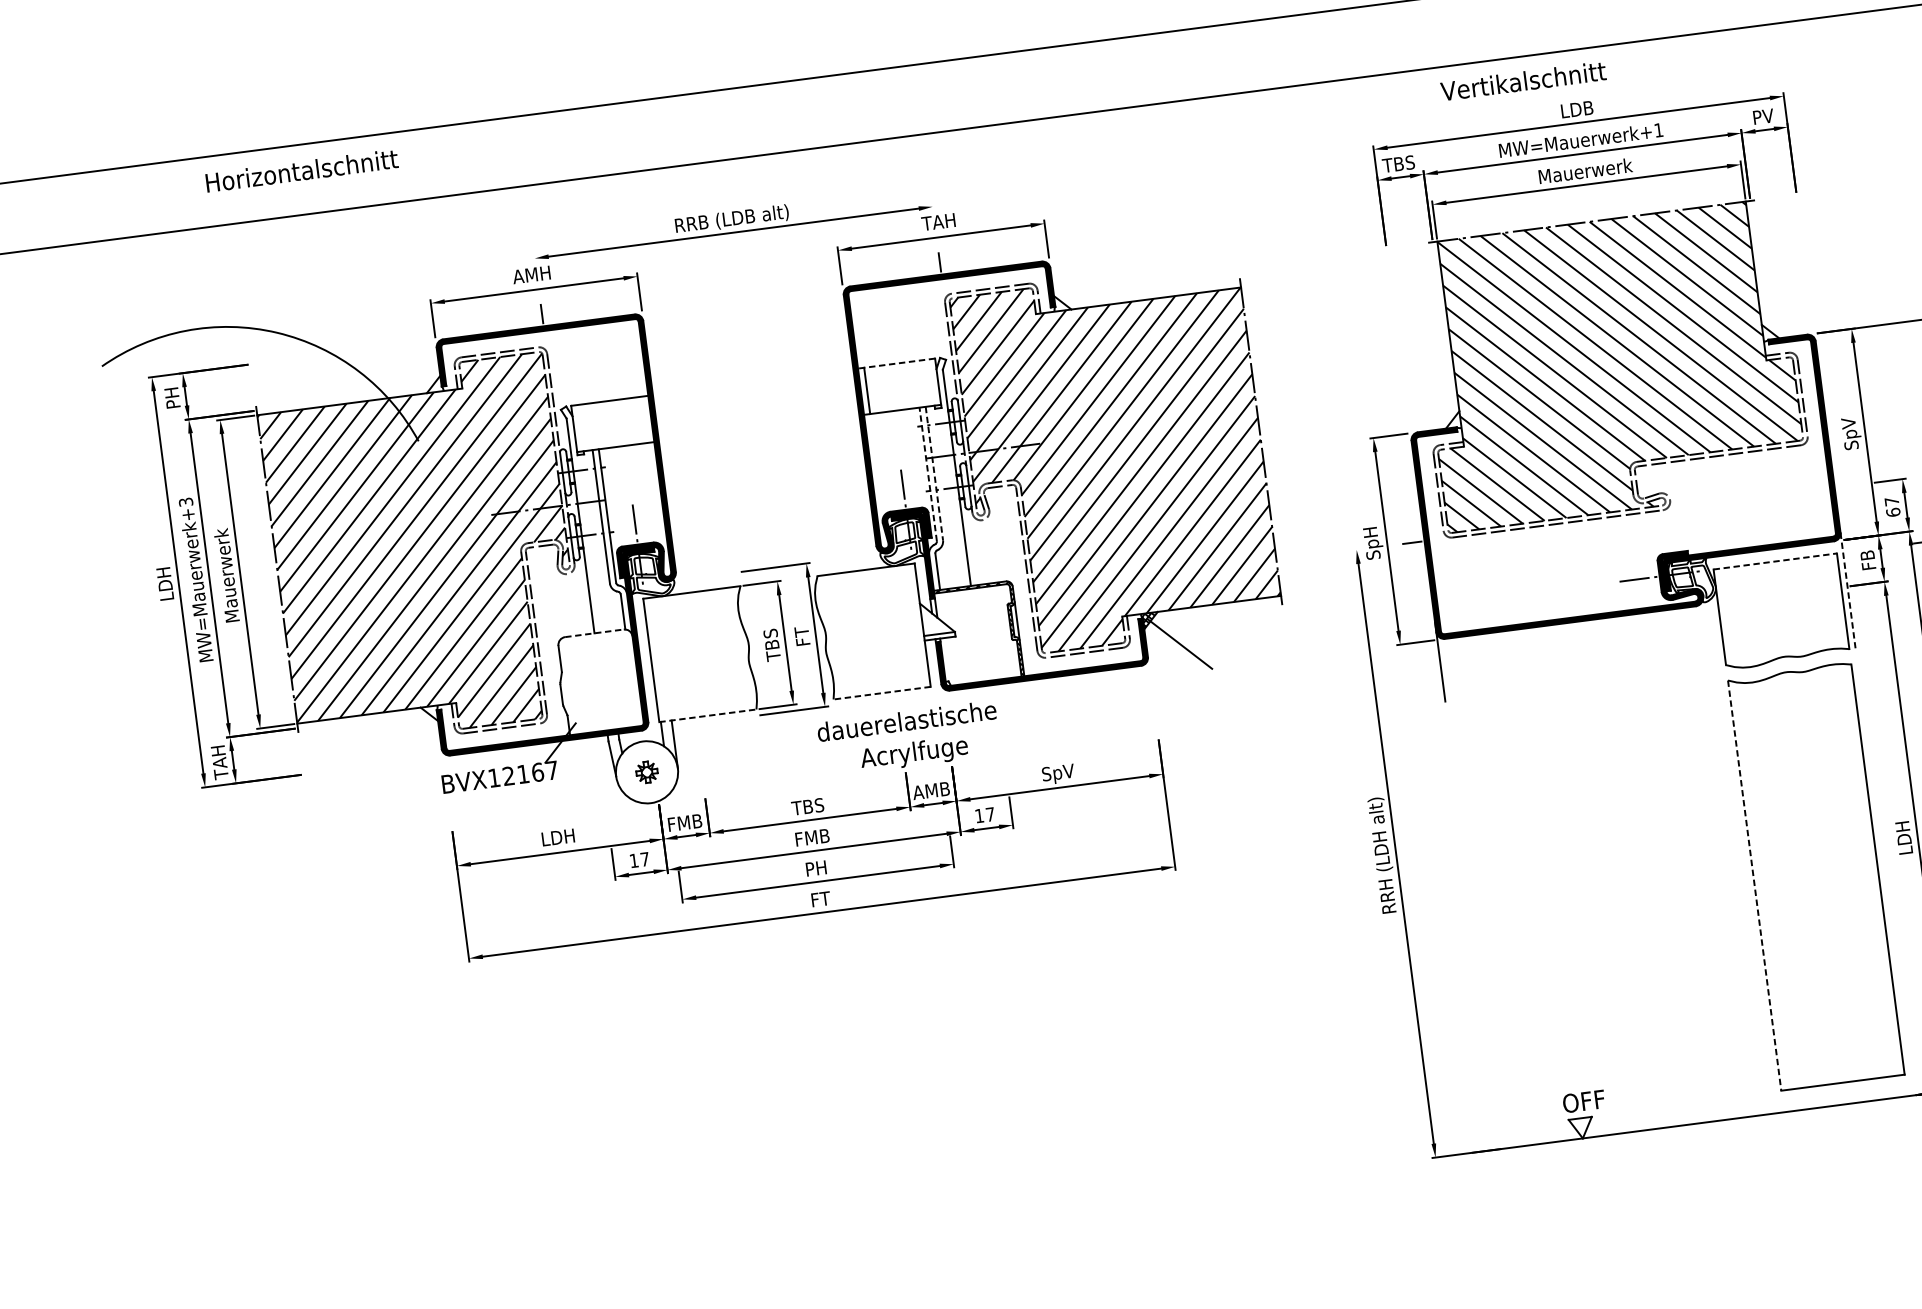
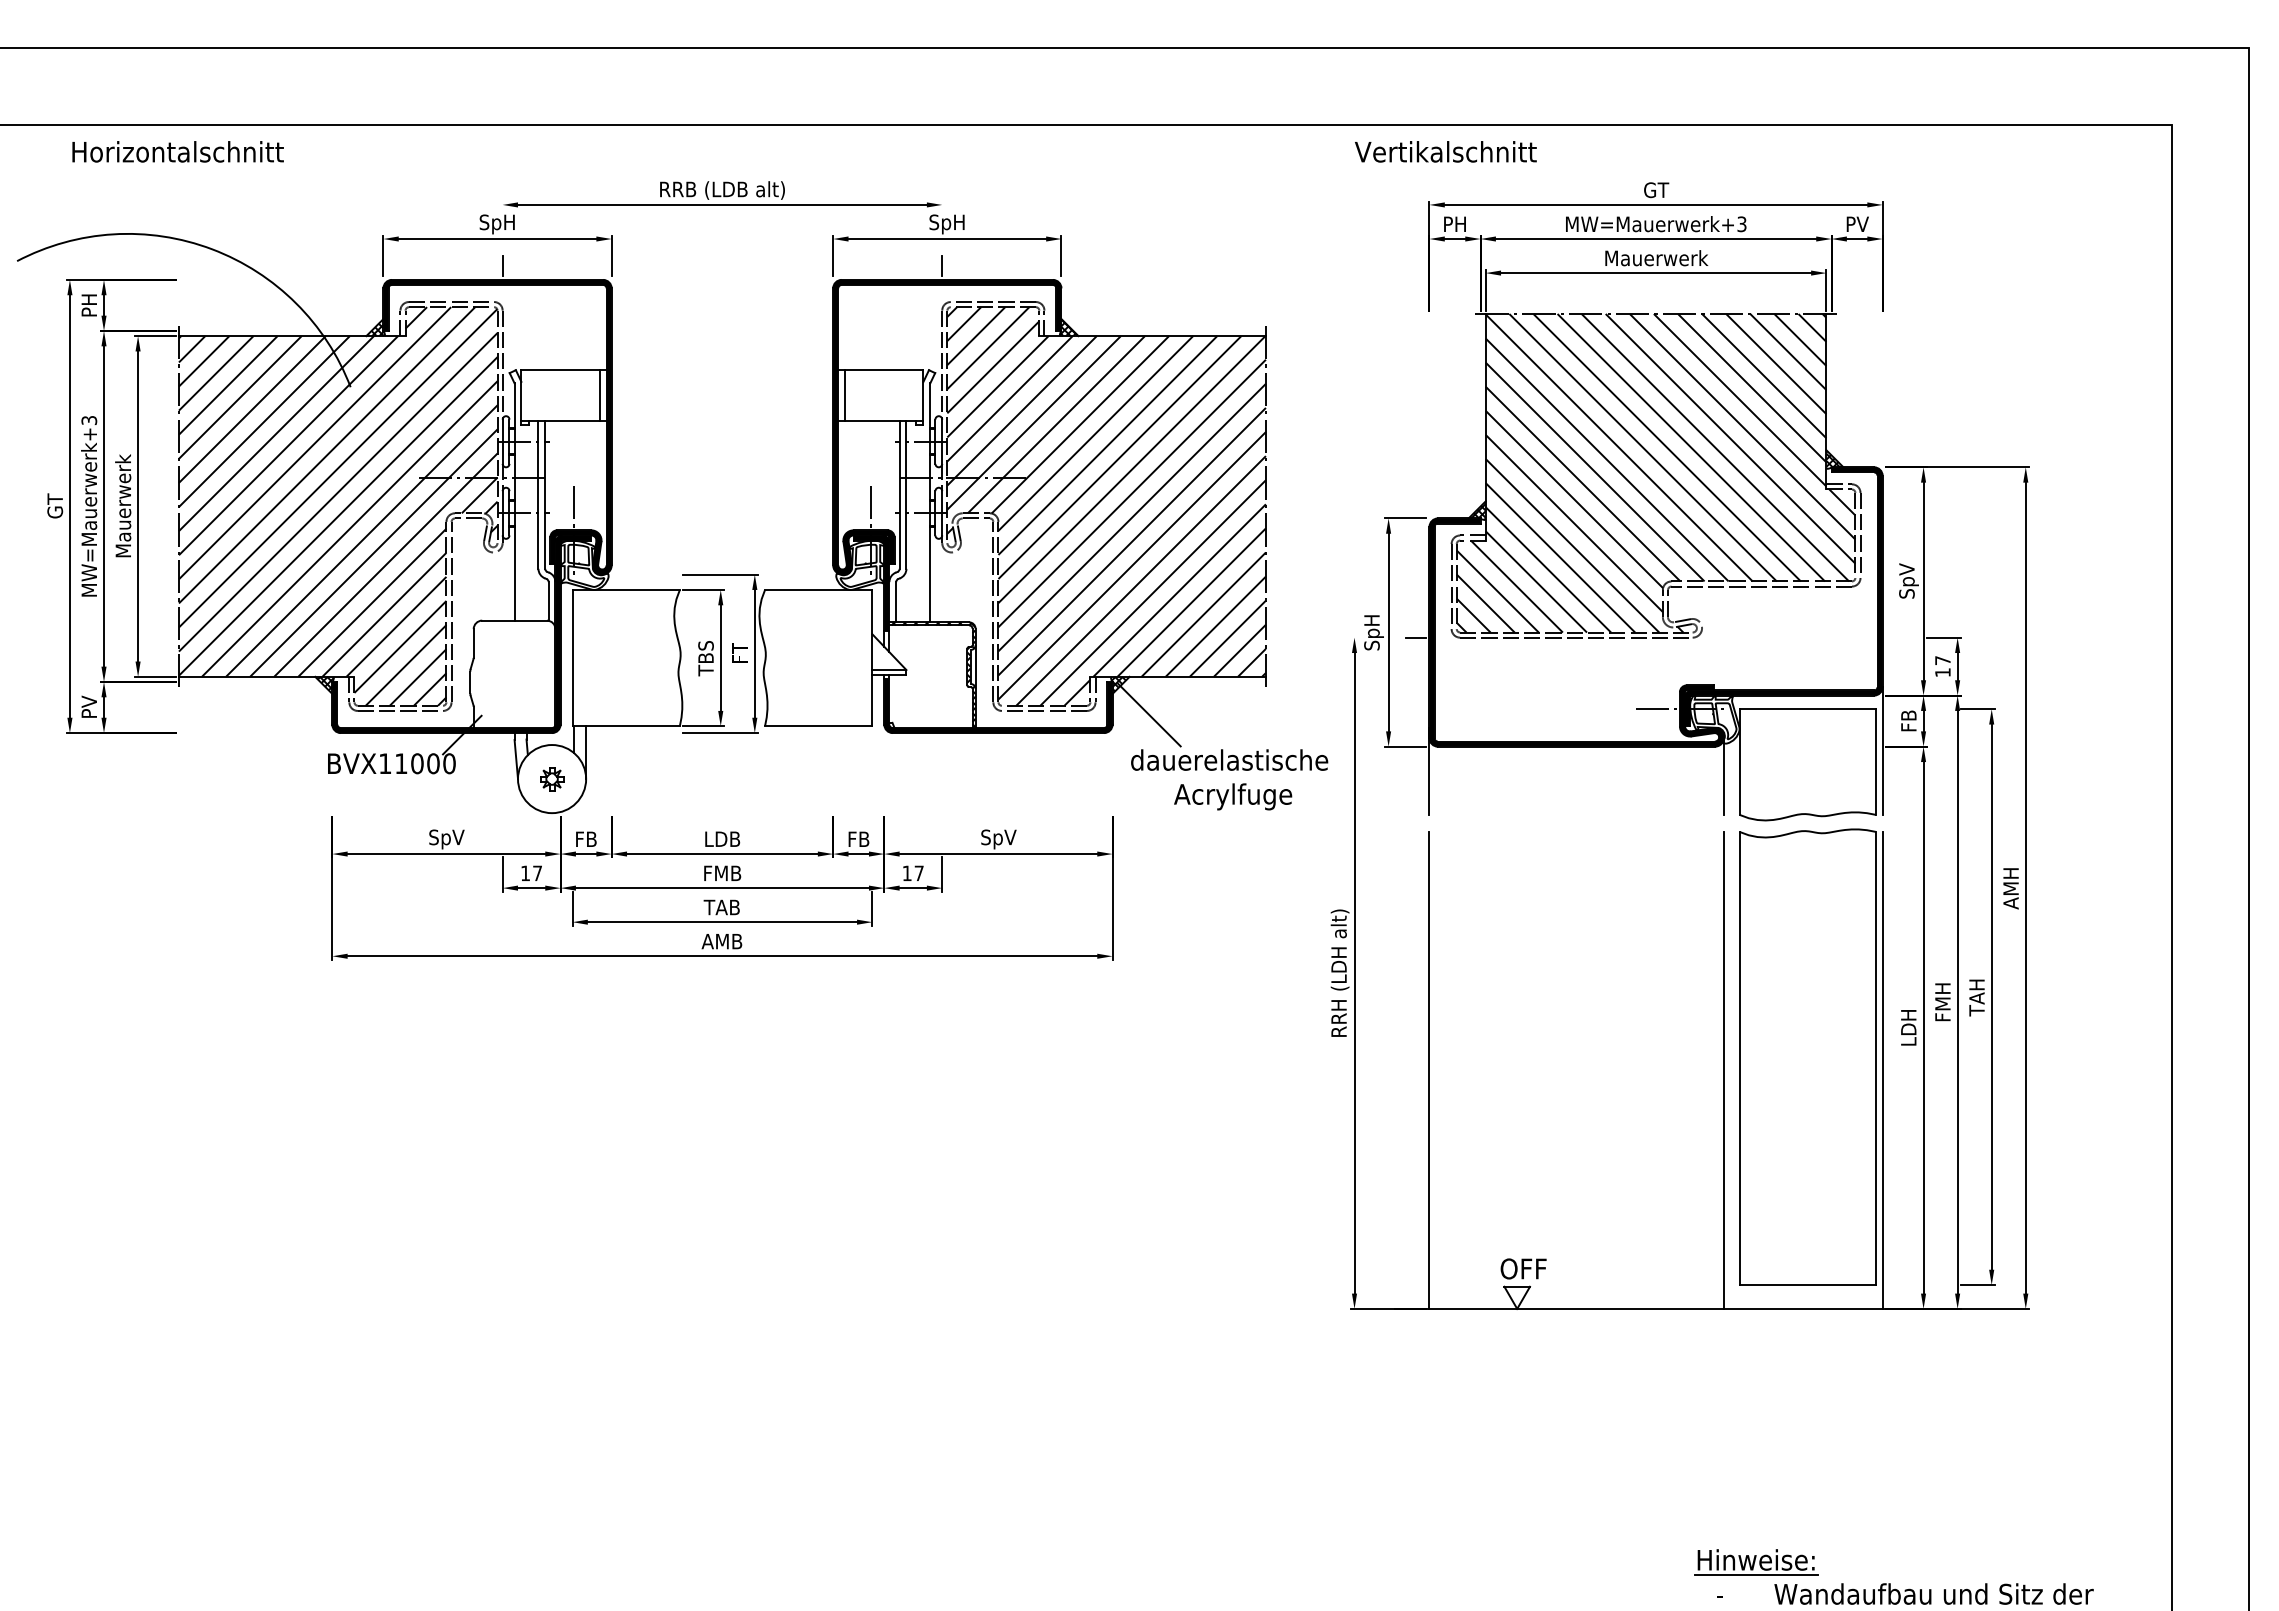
text: (1523, 80) -> (1445, 151), moved
text: (1576, 109) -> (1655, 190), LDB -> GT
text: (1658, 130) -> (1741, 224), MW=Mauerwerk+1 -> MW=Mauerwerk+3
text: (1398, 164) -> (1454, 224), TBS -> PH
text: (301, 170) -> (177, 151), moved
text: (938, 224) -> (946, 224), TAH -> SpH
text: (531, 276) -> (496, 224), AMH -> SpH
hatch: (1061, 302) -> (1068, 327), added
hatch: (1769, 332) -> (1833, 459), added
line: (896, 363) -> (880, 370), dashed -> solid
hatch: (434, 385) -> (375, 328), added
line: (644, 419) -> (599, 395), added
hatch: (1453, 420) -> (1477, 510), added
line: (934, 473) -> (906, 495), dashed -> solid
line: (928, 474) -> (899, 495), dashed -> solid
text: (1892, 512) -> (1942, 672), 67 -> 17
line: (1776, 561) -> (1808, 709), dashed -> solid
text: (165, 583) -> (55, 506), LDH -> GT
line: (1847, 590) -> (1882, 750), dashed -> solid
line: (1707, 631) -> (1724, 775), added
line: (595, 633) -> (515, 620), dashed -> solid
line: (881, 693) -> (818, 726), dashed -> solid
hatch: (430, 712) -> (325, 683), added
line: (708, 715) -> (626, 726), dashed -> solid
text: (909, 738) -> (1229, 779), moved
text: (219, 762) -> (88, 708), TAH -> PV
text: (530, 773) -> (425, 763), BVX12167 -> BVX11000
text: (931, 790) -> (858, 838), AMB -> FB
text: (808, 806) -> (722, 839), TBS -> LDB
text: (685, 822) -> (586, 838), FMB -> FB
text: (558, 839) -> (446, 839), LDH -> SpV
text: (815, 868) -> (721, 907), PH -> TAB
line: (1885, 878) -> (1882, 1069), added
line: (1754, 885) -> (1739, 1058), dashed -> solid
line: (1742, 897) -> (1724, 1069), added
text: (819, 899) -> (721, 941), FT -> AMB
line: (1475, 932) -> (1429, 1069), added

